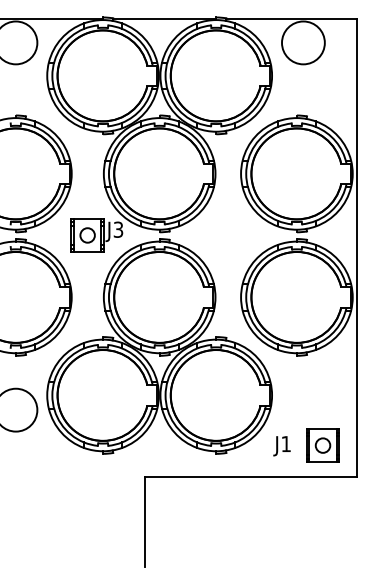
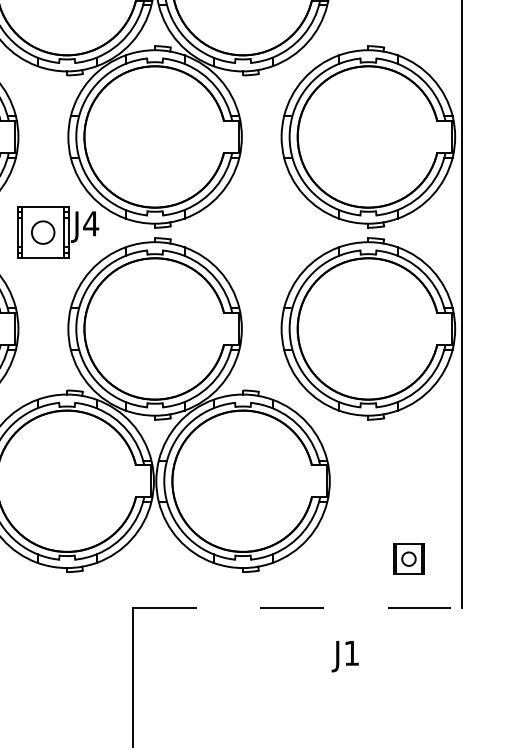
text: (118, 229) -> (91, 223), J3 -> J4
part: (322, 445) -> (408, 559), size x0.6
text: (281, 446) -> (344, 656), moved
line: (251, 476) -> (297, 607), solid -> dashed

